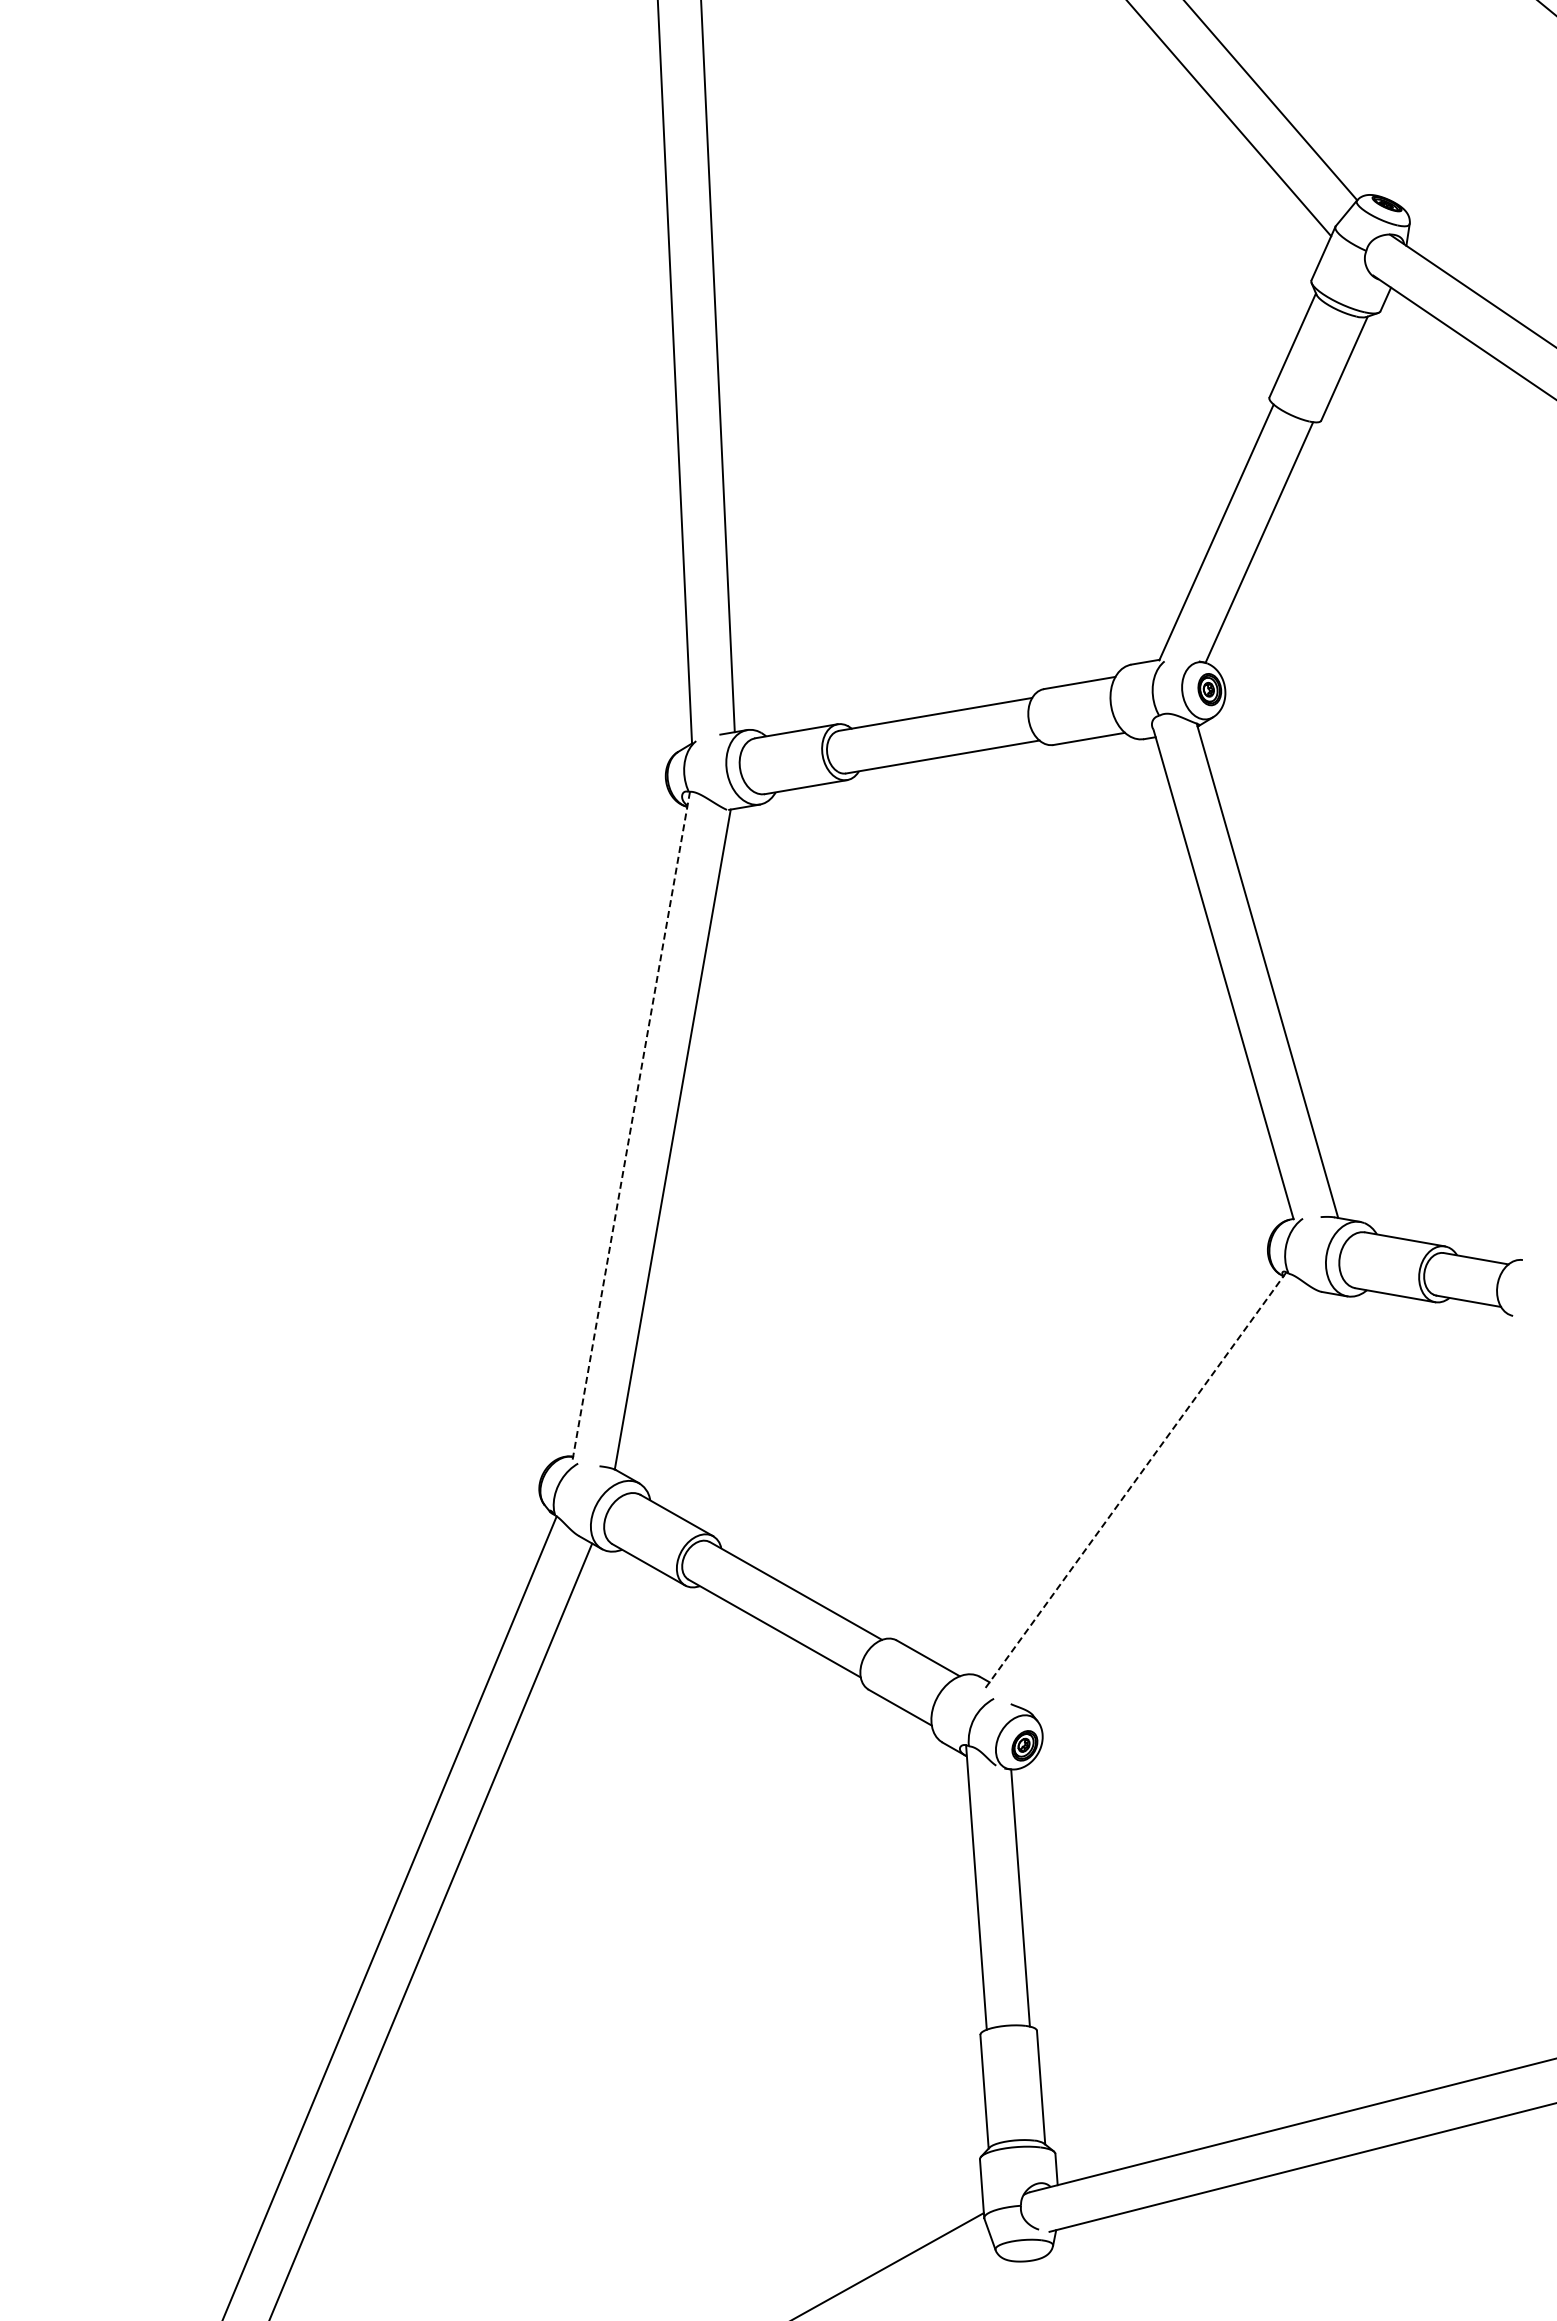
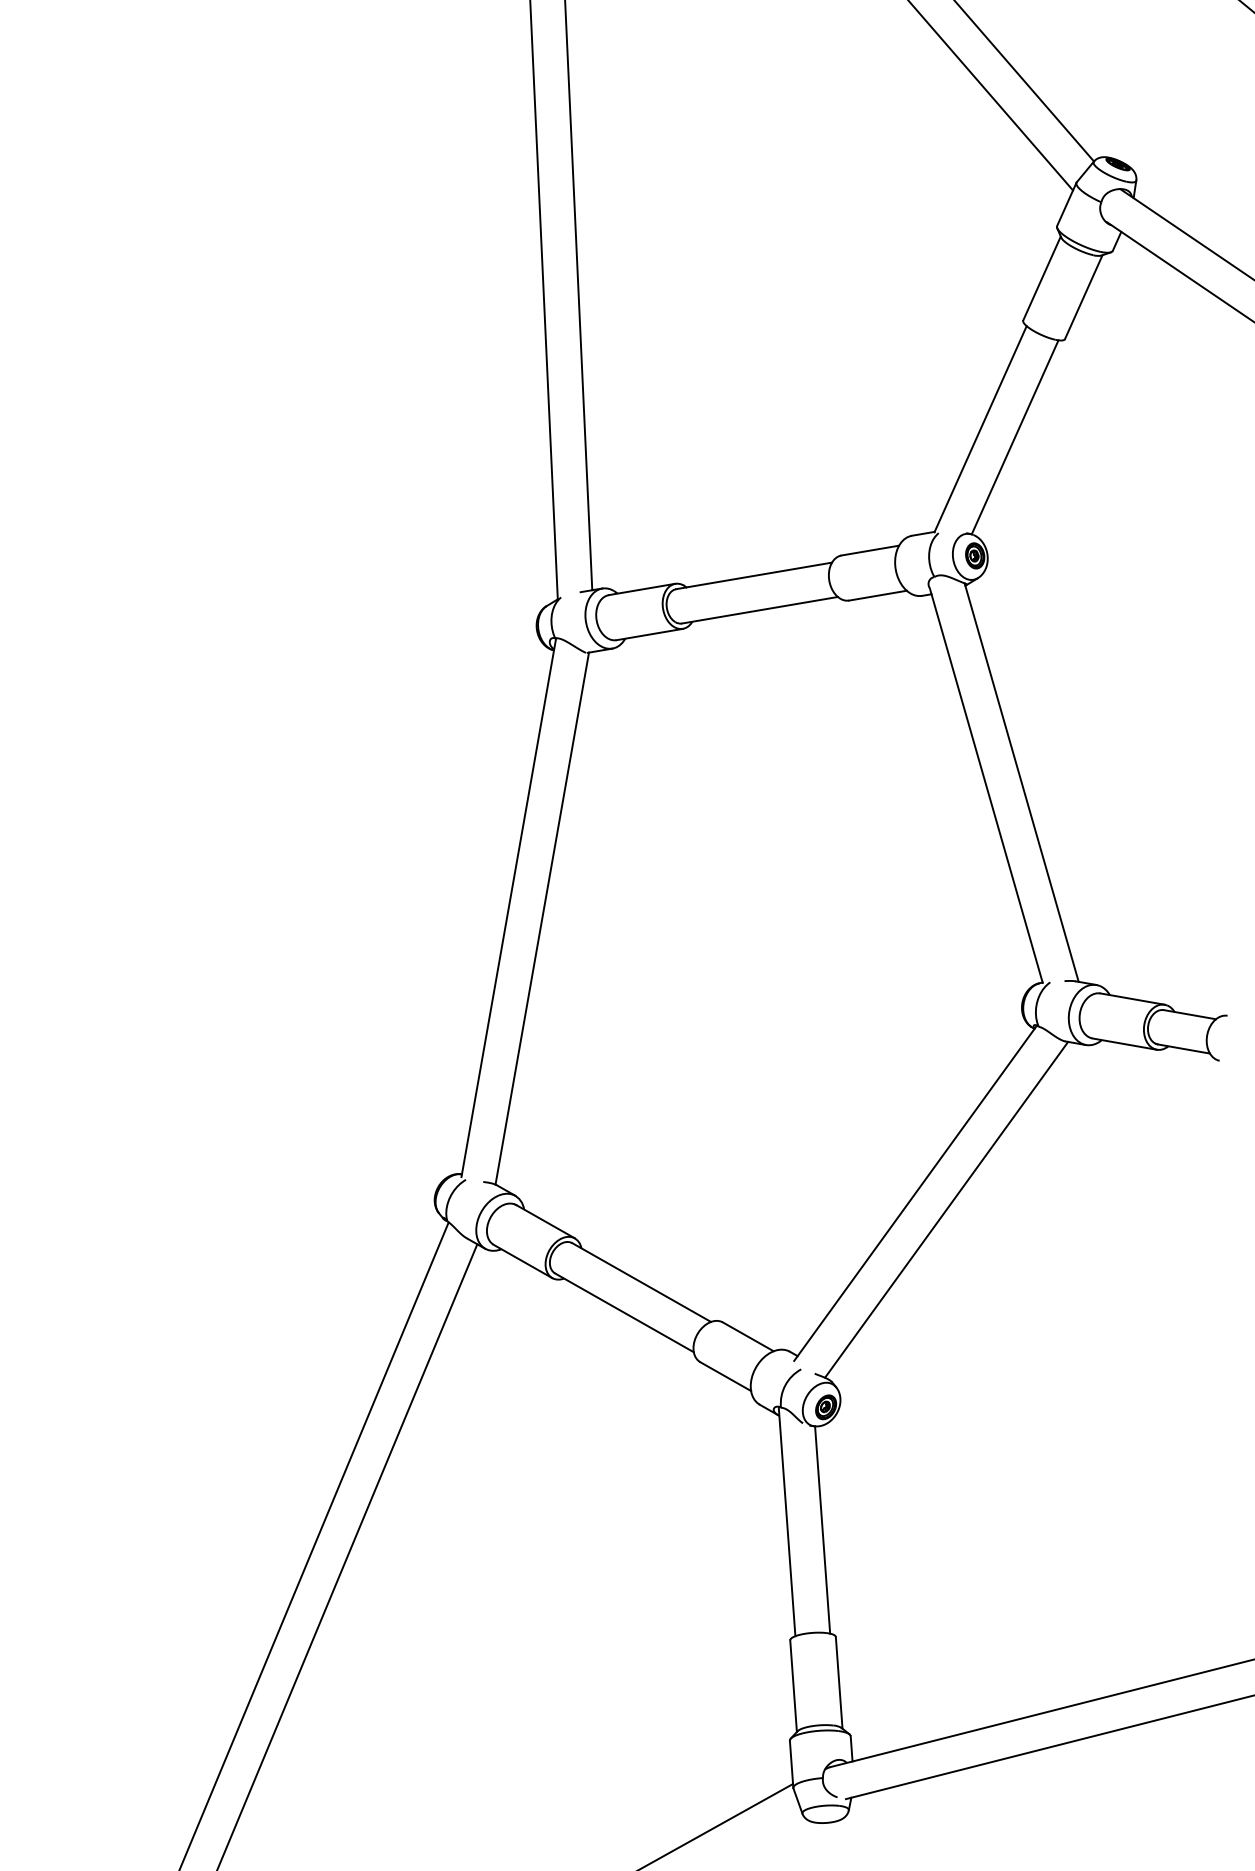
line: (631, 1126) -> (509, 908), dashed -> solid
line: (1135, 1480) -> (915, 1193), dashed -> solid
line: (1174, 1500) -> (946, 1209), added

